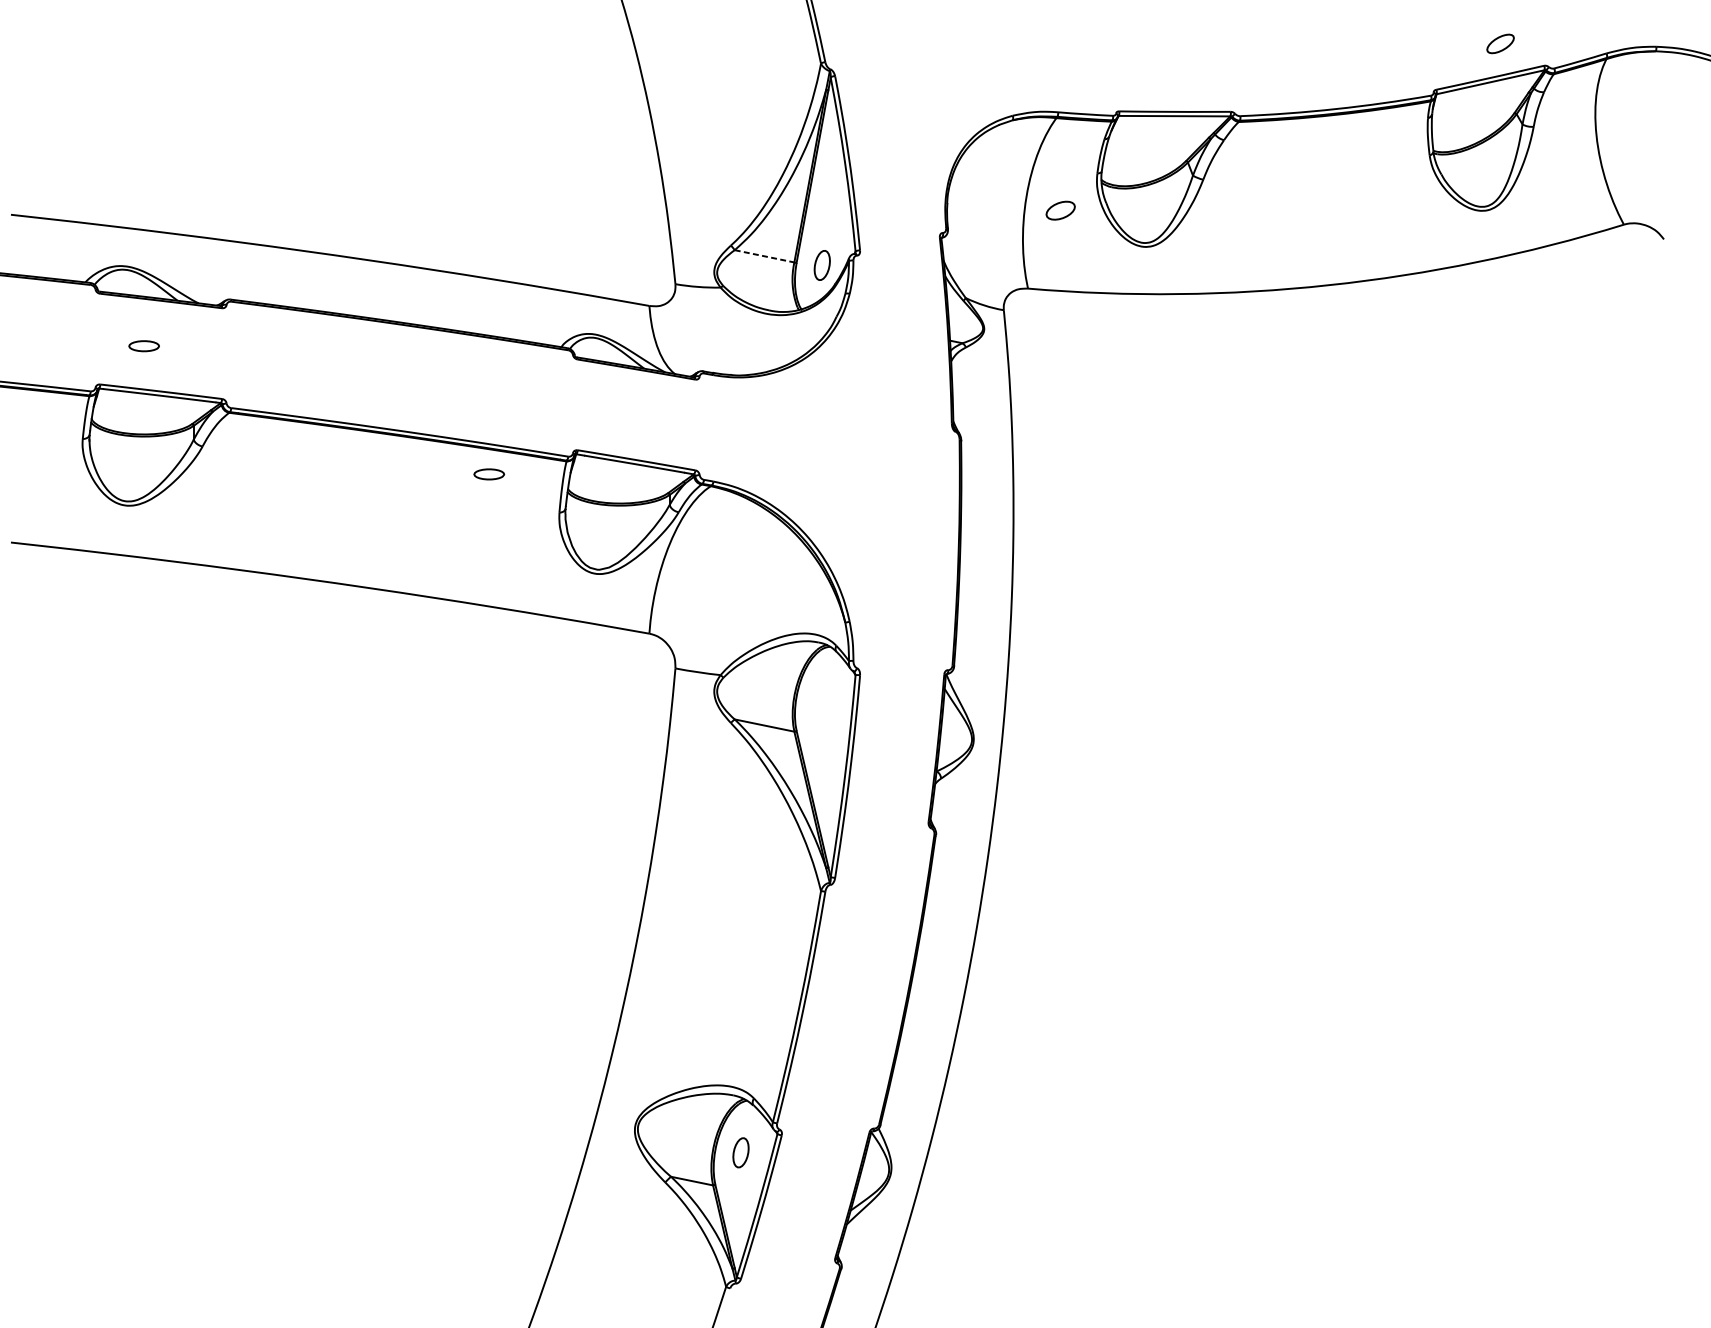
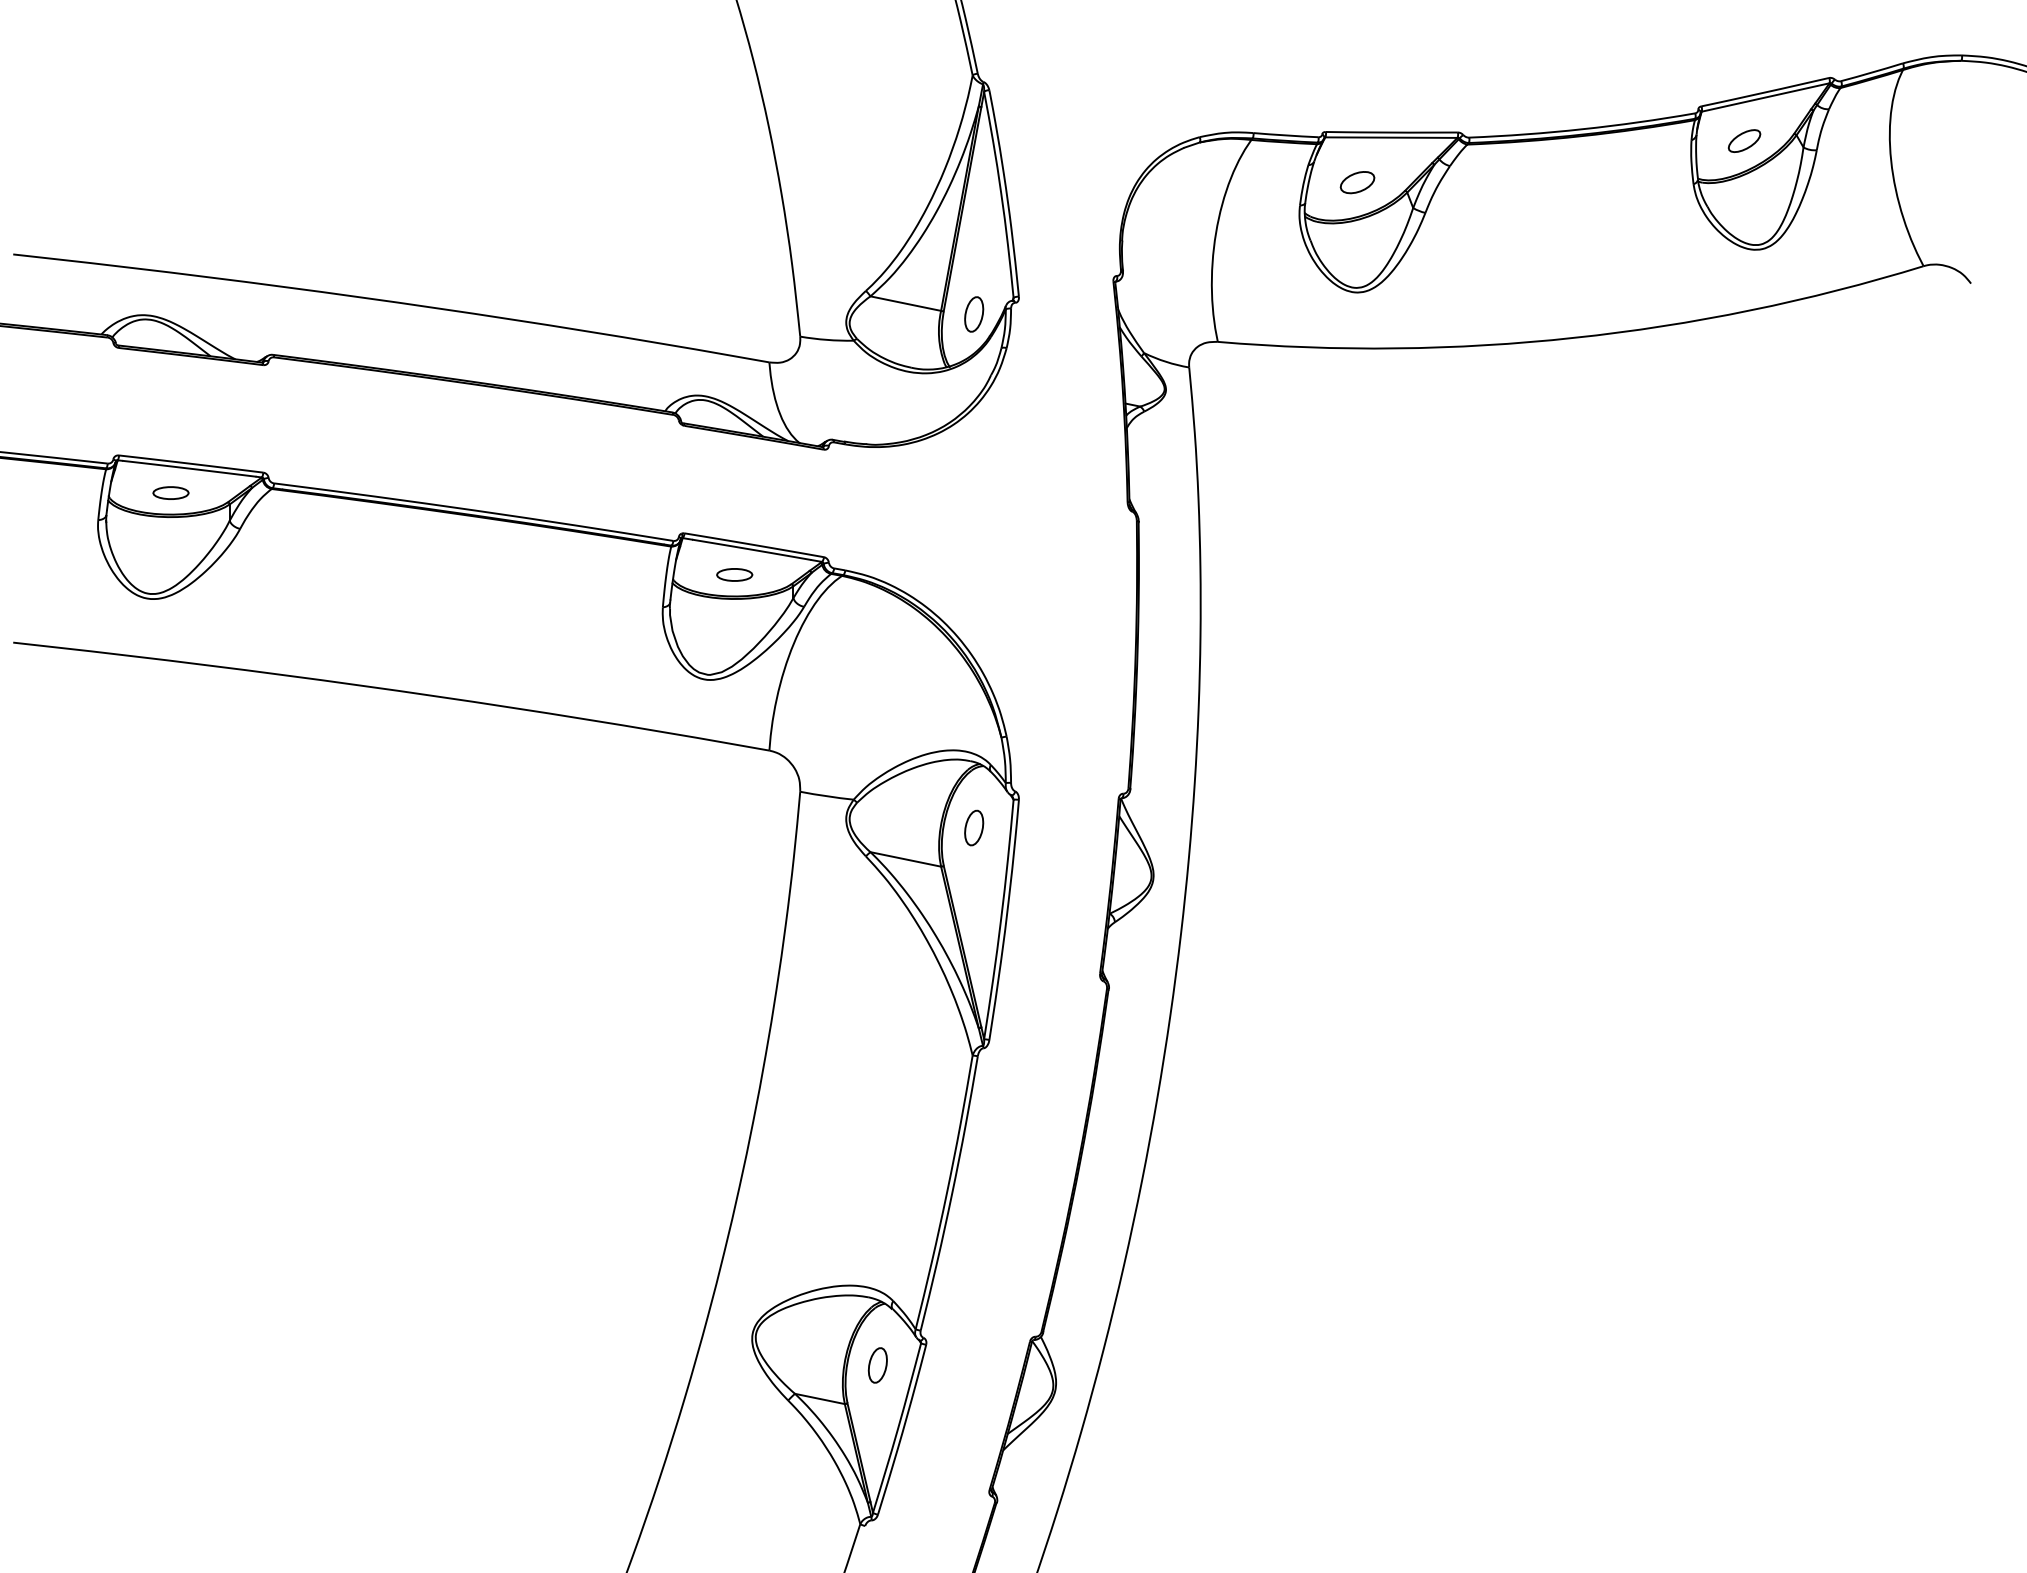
part: (1500, 43) -> (1744, 140), moved
part: (1060, 210) -> (1357, 182), moved
line: (765, 256) -> (906, 303), dashed -> solid
part: (143, 345) -> (170, 492), moved
part: (489, 474) -> (734, 574), moved
part: (822, 698) -> (974, 827), added

